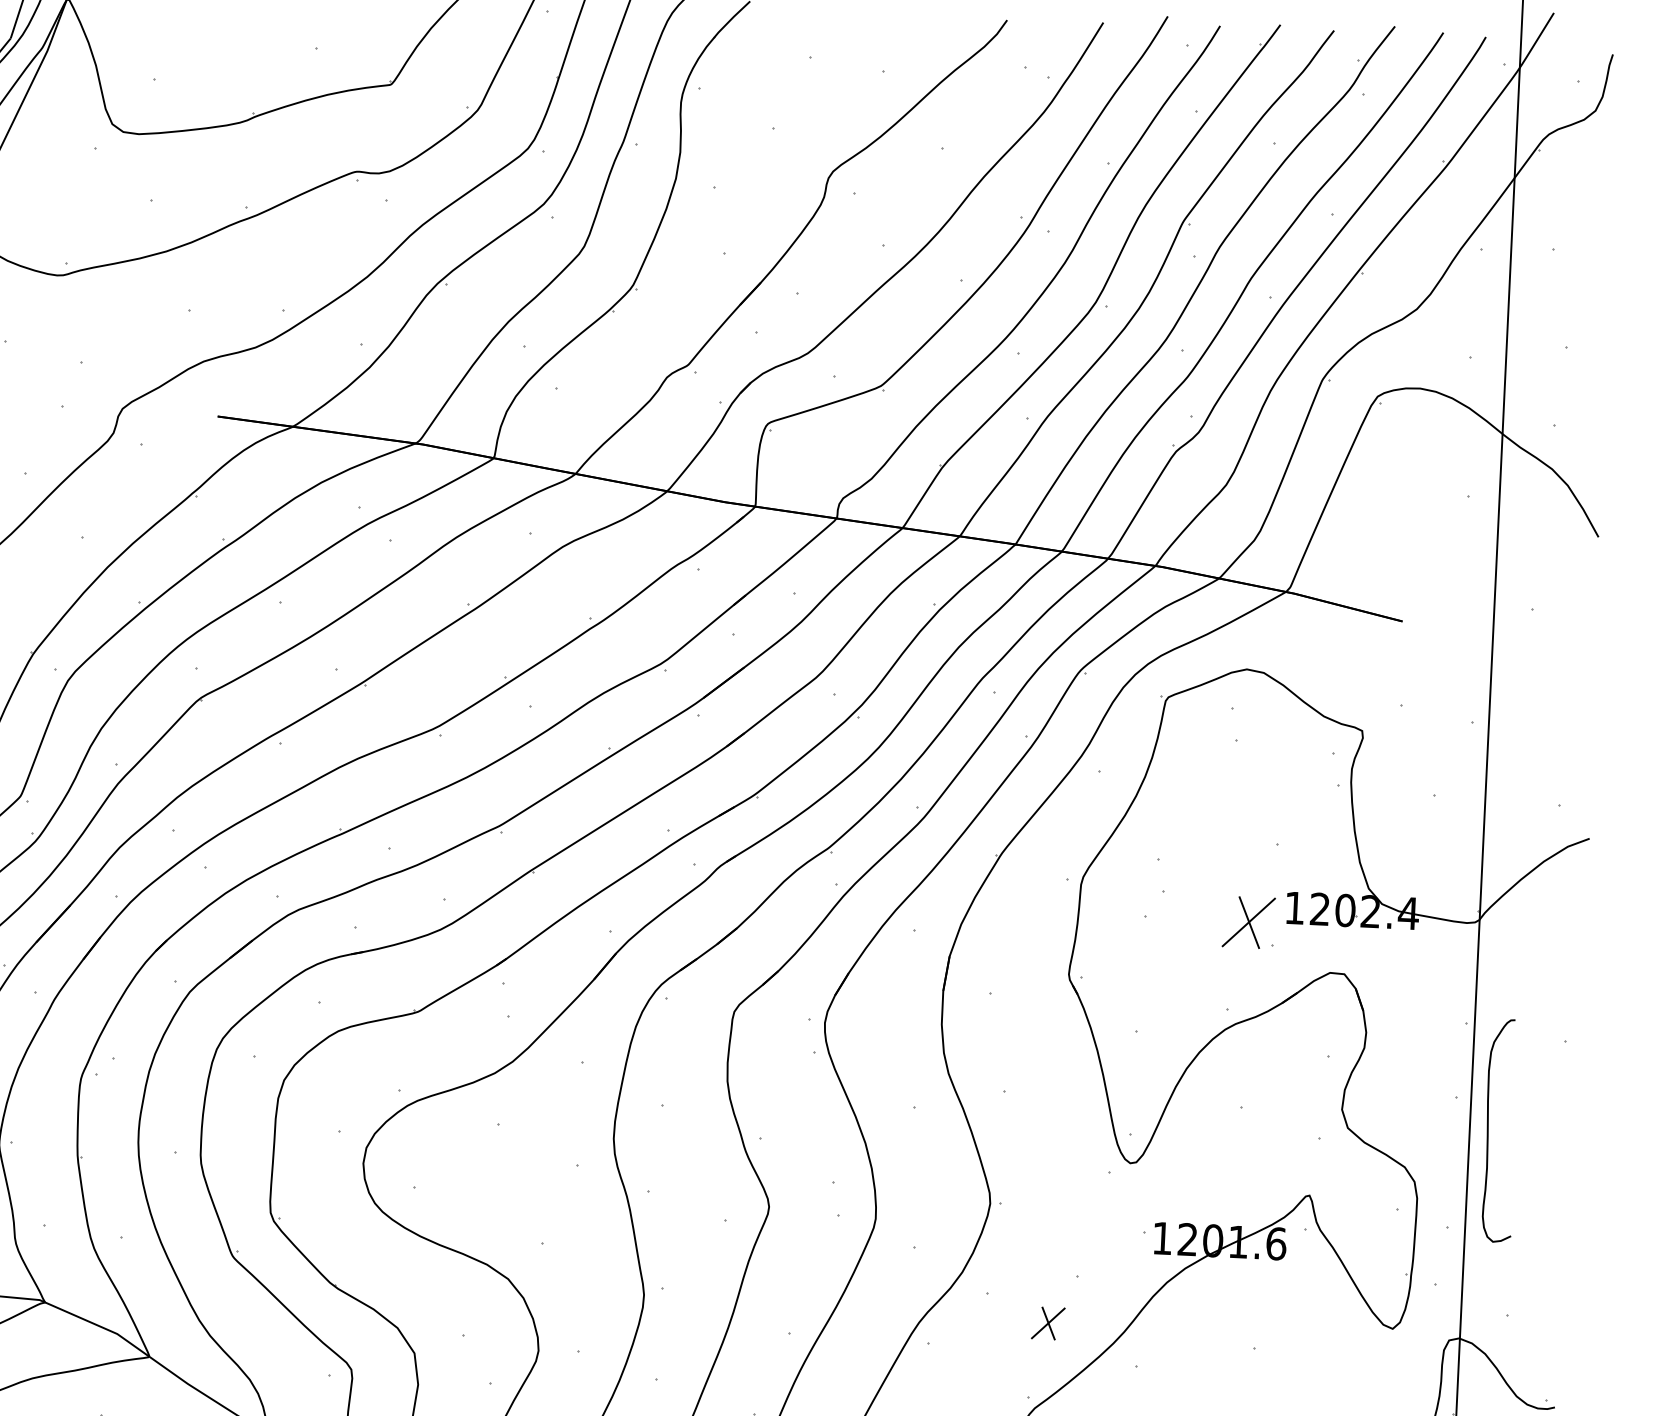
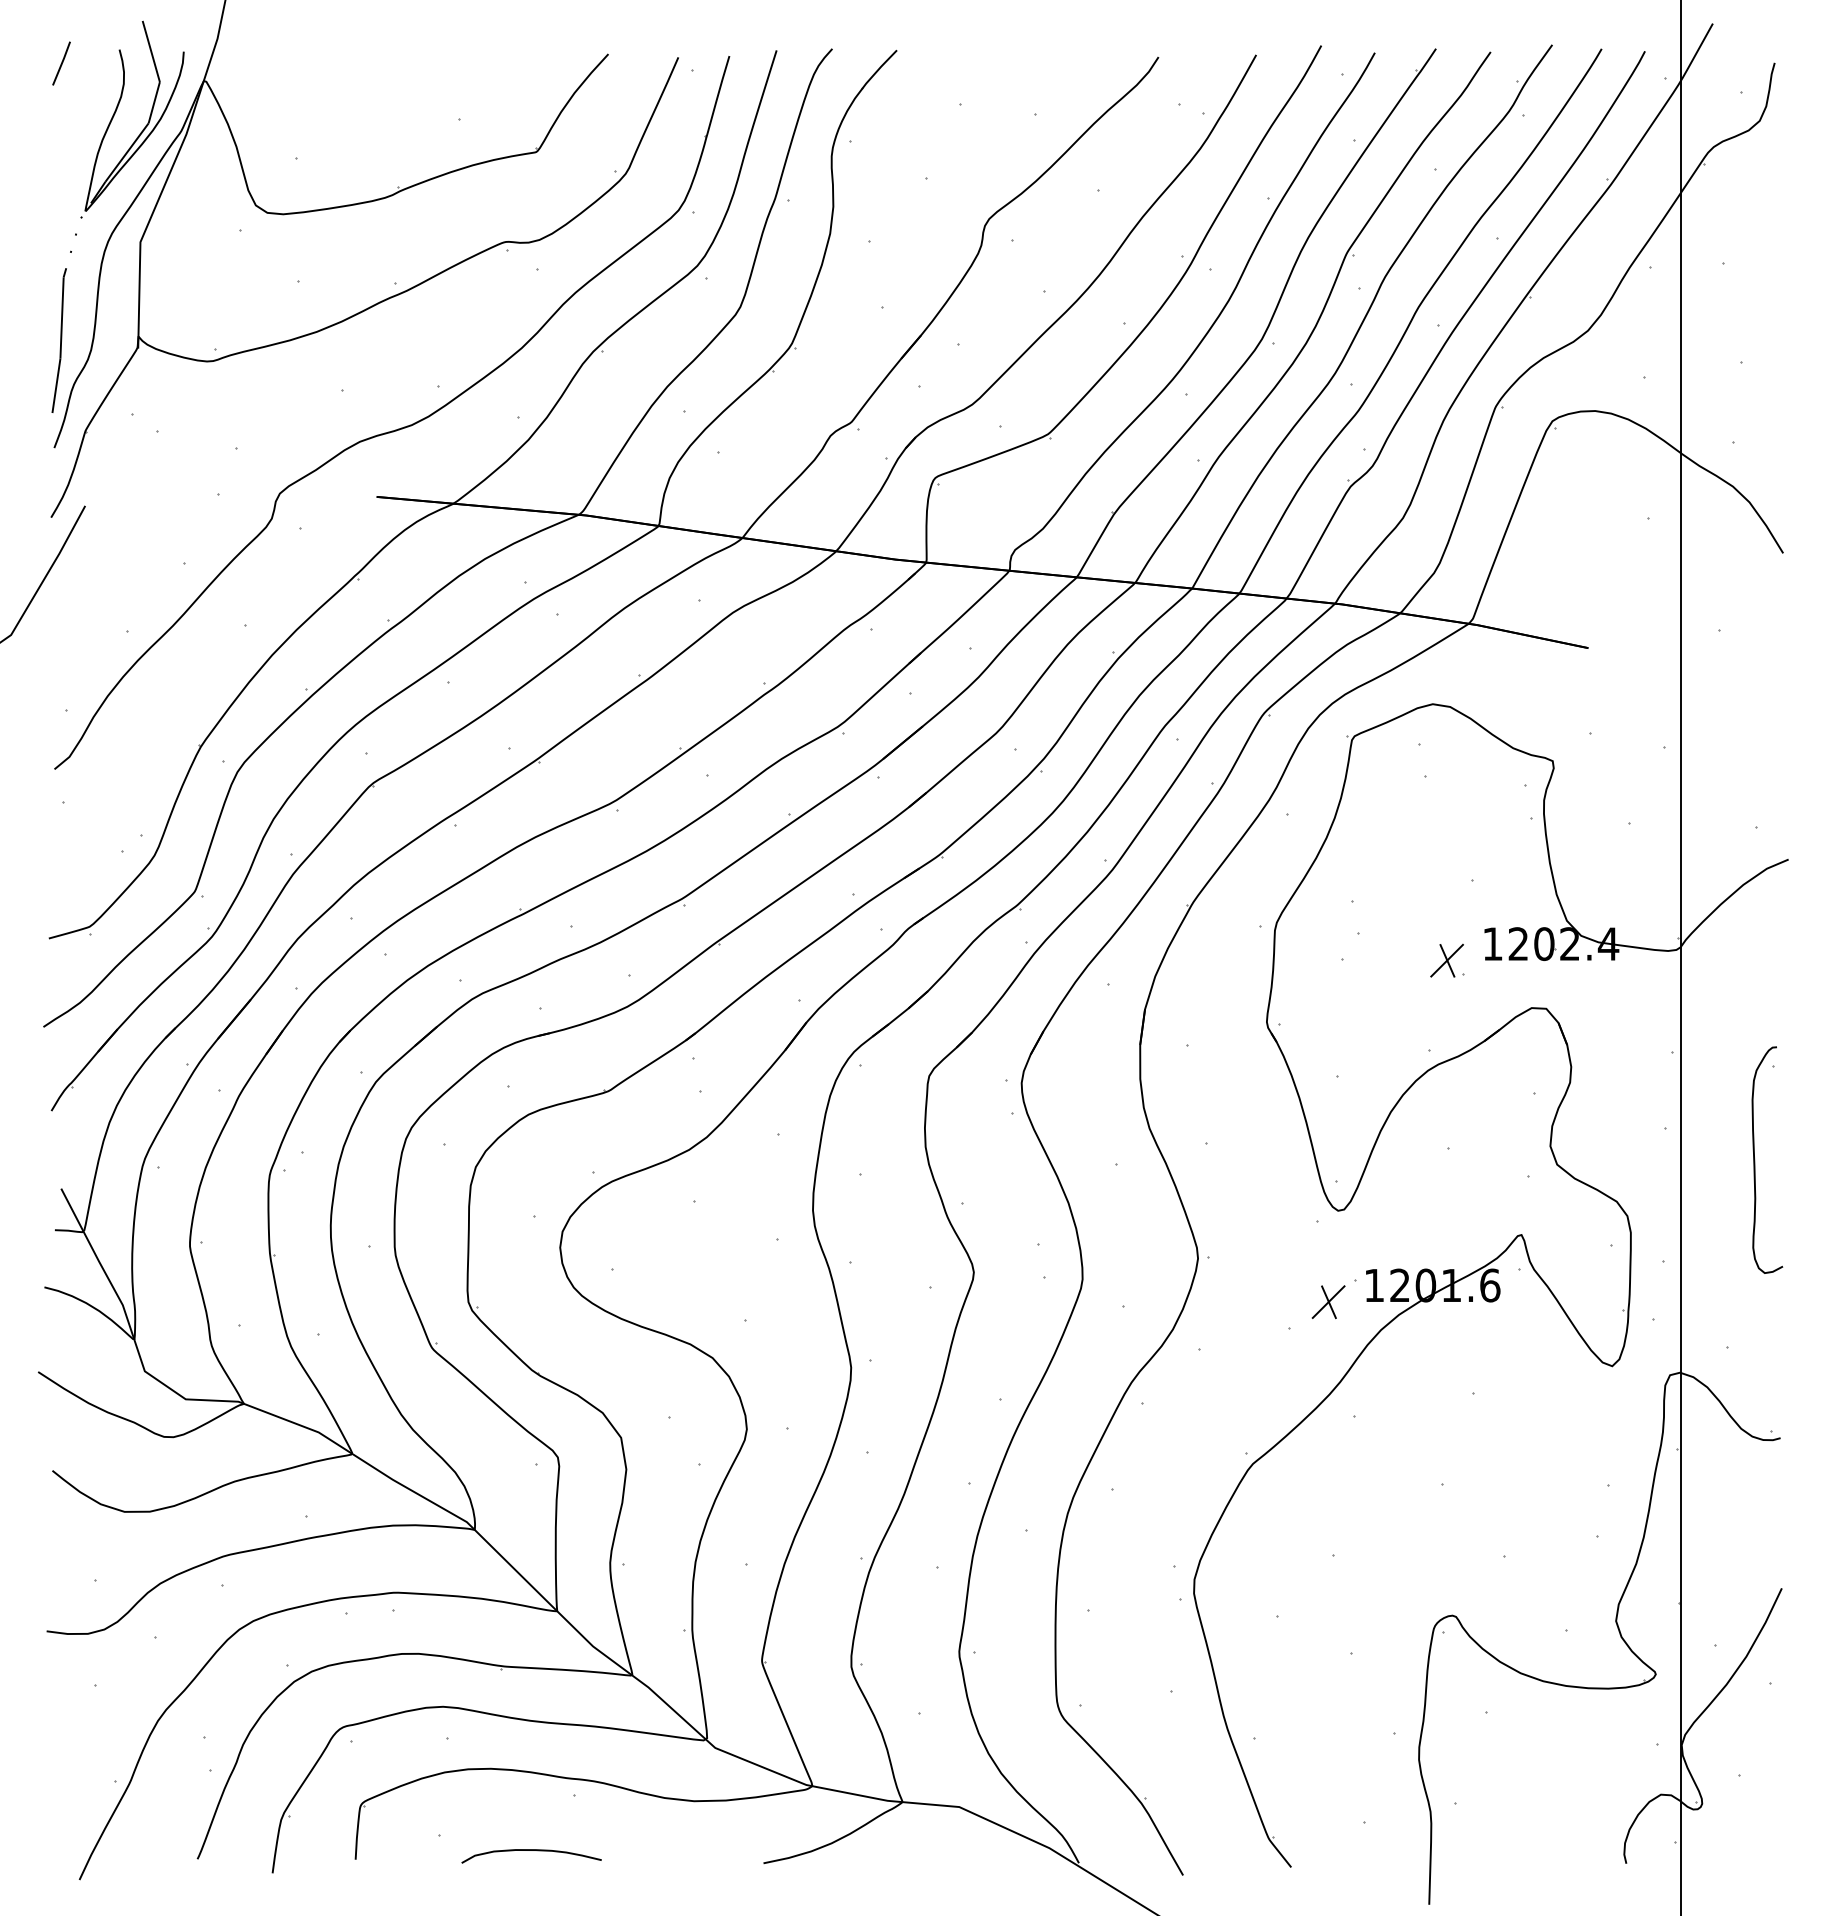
part: (1249, 922) -> (1447, 960), size x0.62
curve: (1489, 1129) -> (1755, 1159), moved
part: (1048, 1323) -> (1328, 1302), moved

